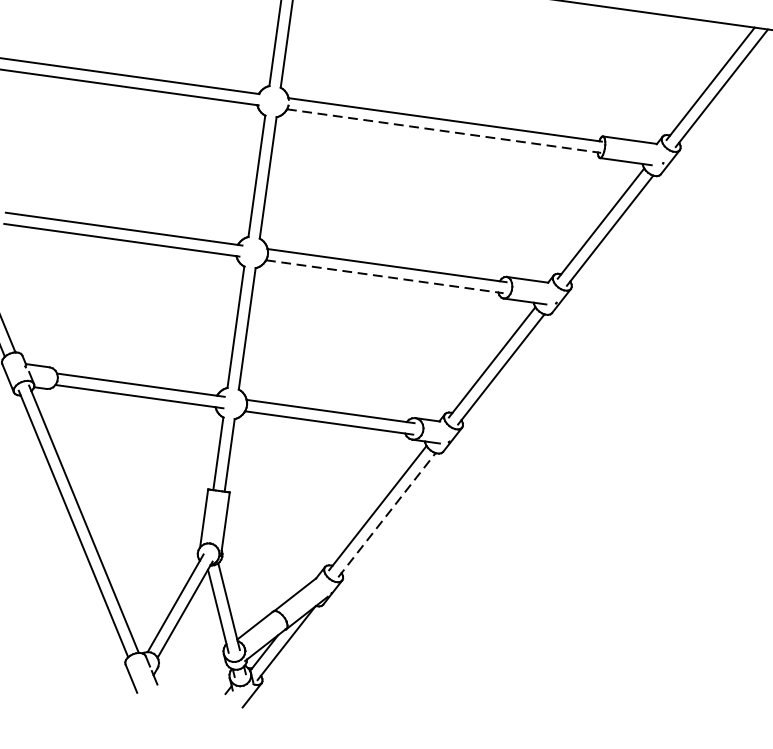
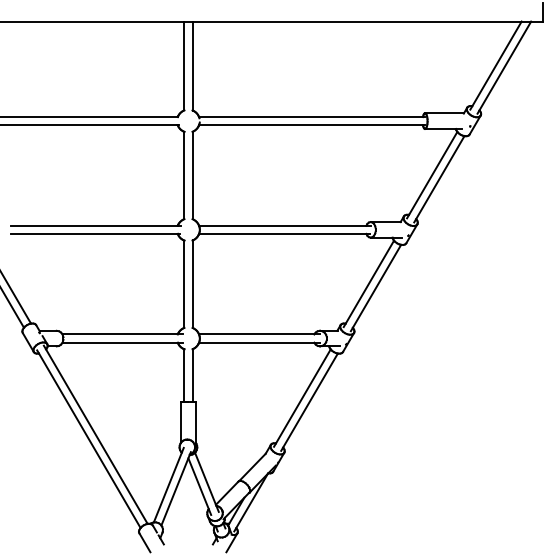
line: (444, 131) -> (312, 125), dashed -> solid
line: (384, 276) -> (284, 233), dashed -> solid
line: (387, 514) -> (309, 401), dashed -> solid

